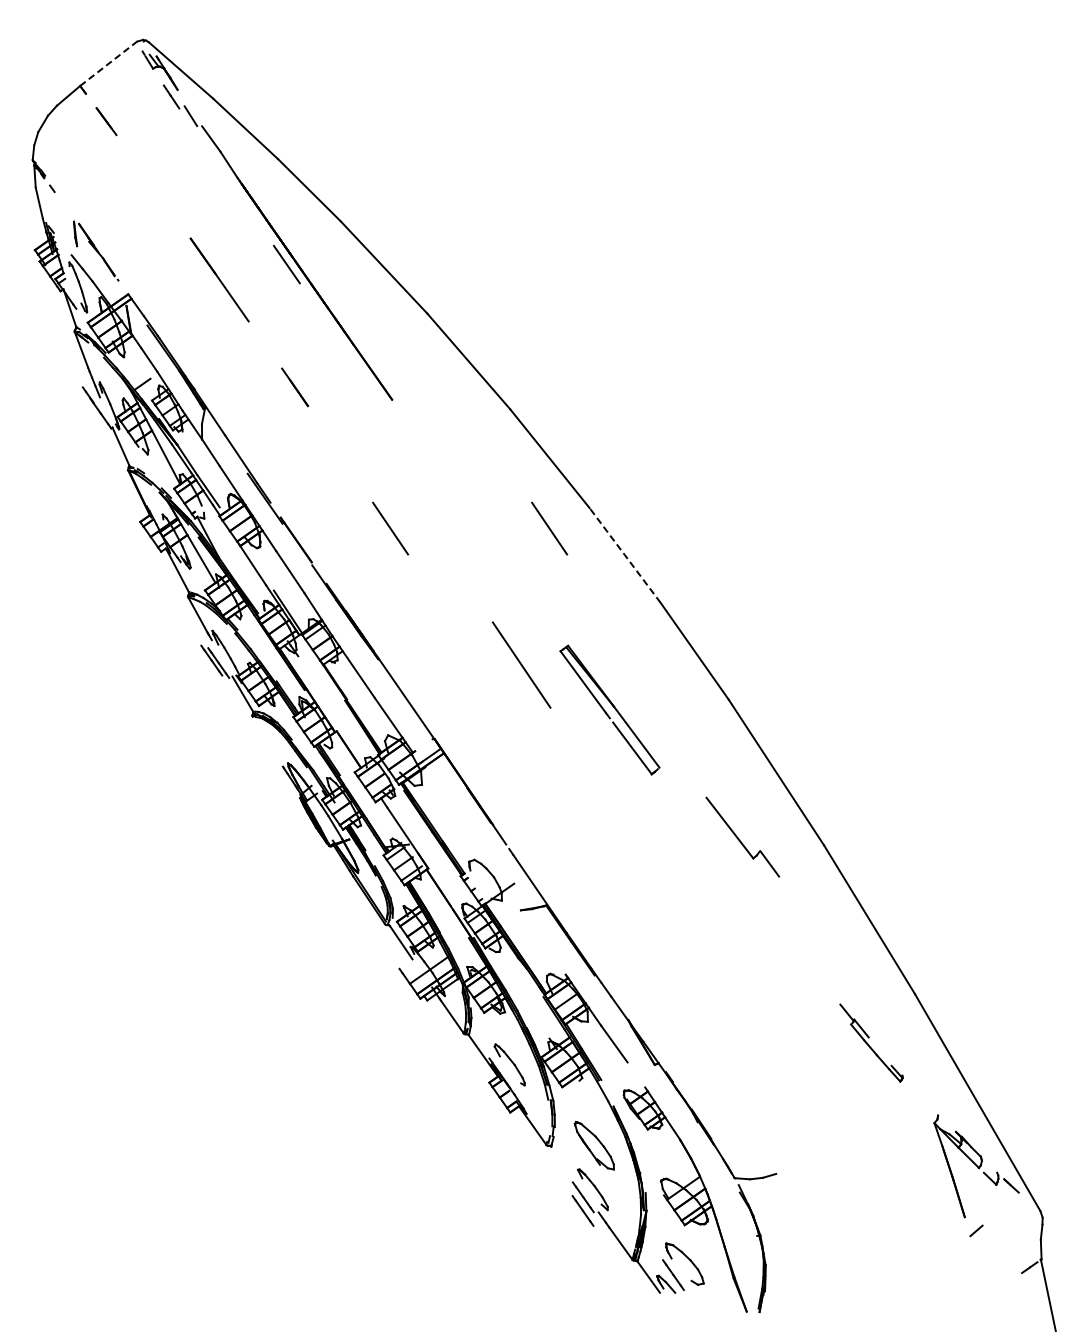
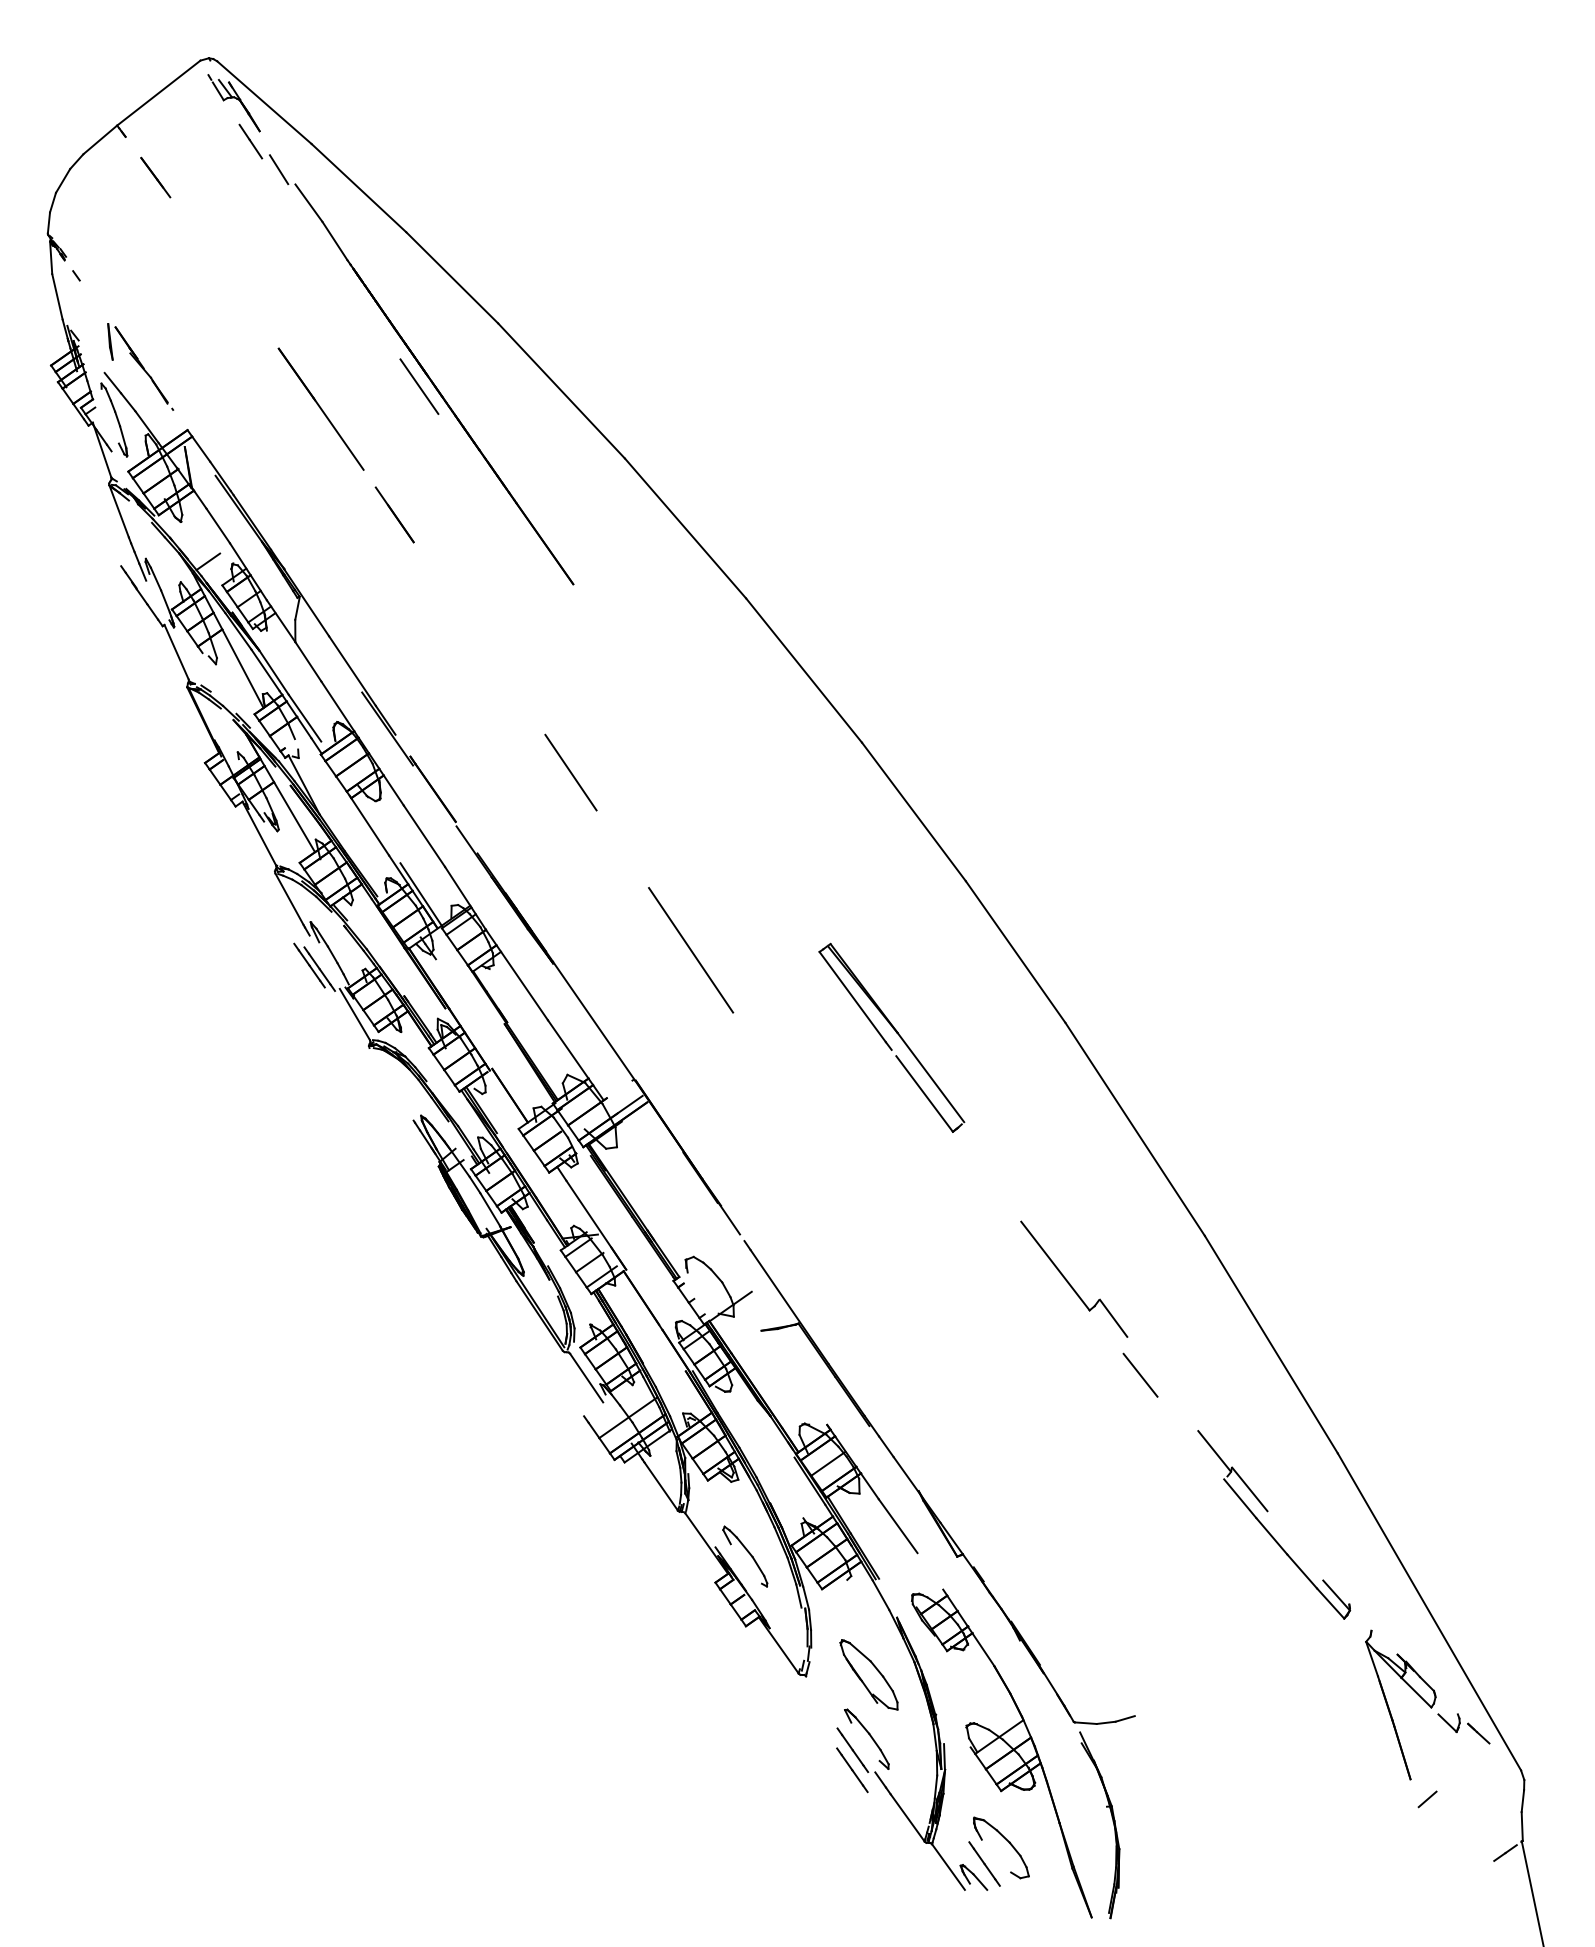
line: (109, 63) -> (160, 92), dashed -> solid
line: (295, 387) -> (395, 515), moved
line: (549, 528) -> (803, 772), removed
line: (624, 555) -> (912, 811), dashed -> solid
line: (521, 664) -> (690, 949), moved
part: (742, 836) -> (1073, 1278), moved
line: (779, 940) -> (1139, 1374), added
part: (871, 1042) -> (1274, 1523), size x1.67

